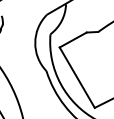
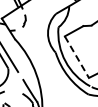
line: (78, 78) -> (77, 57), solid -> dashed

